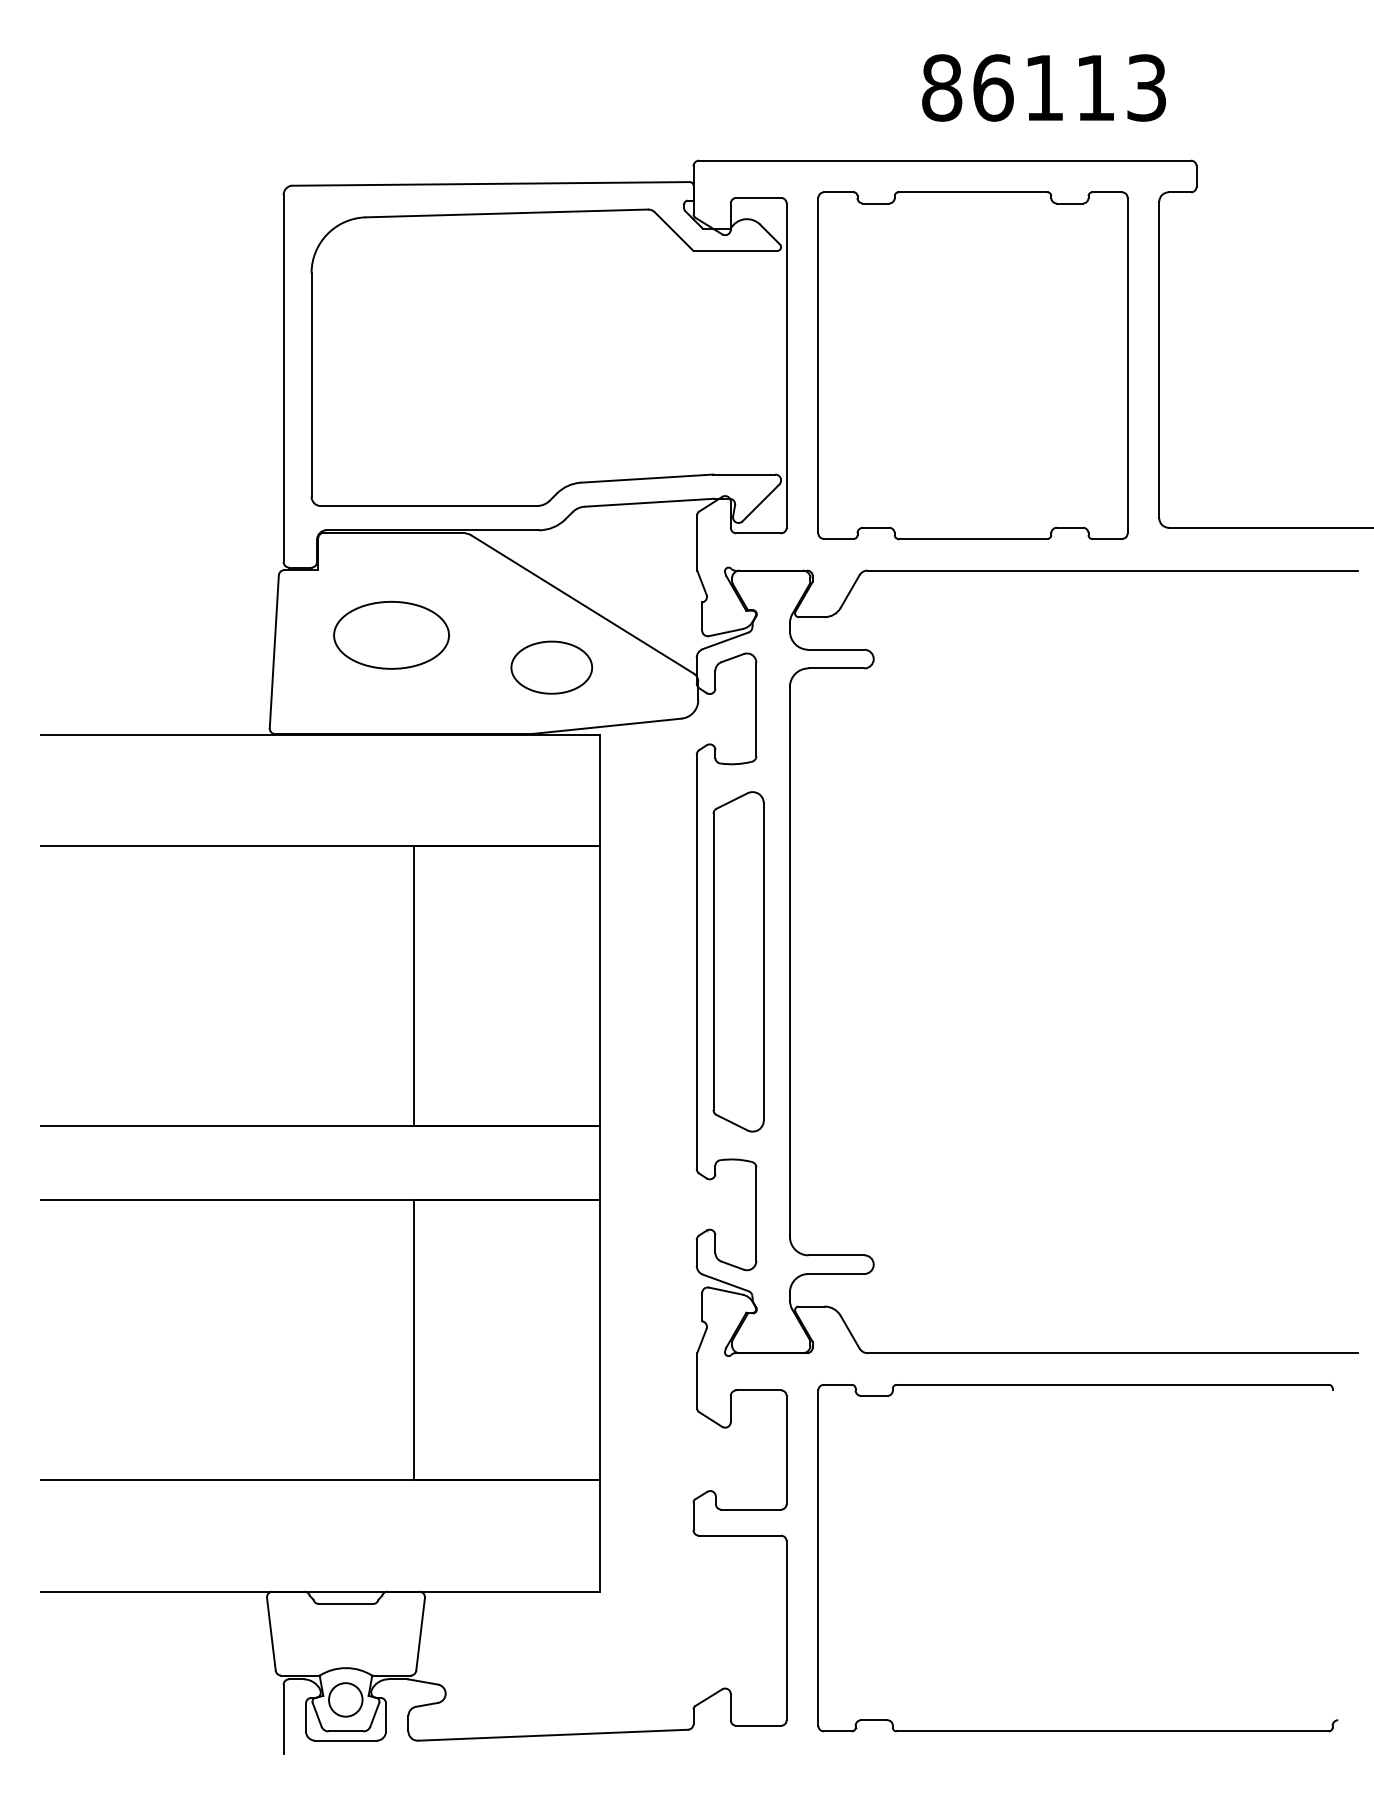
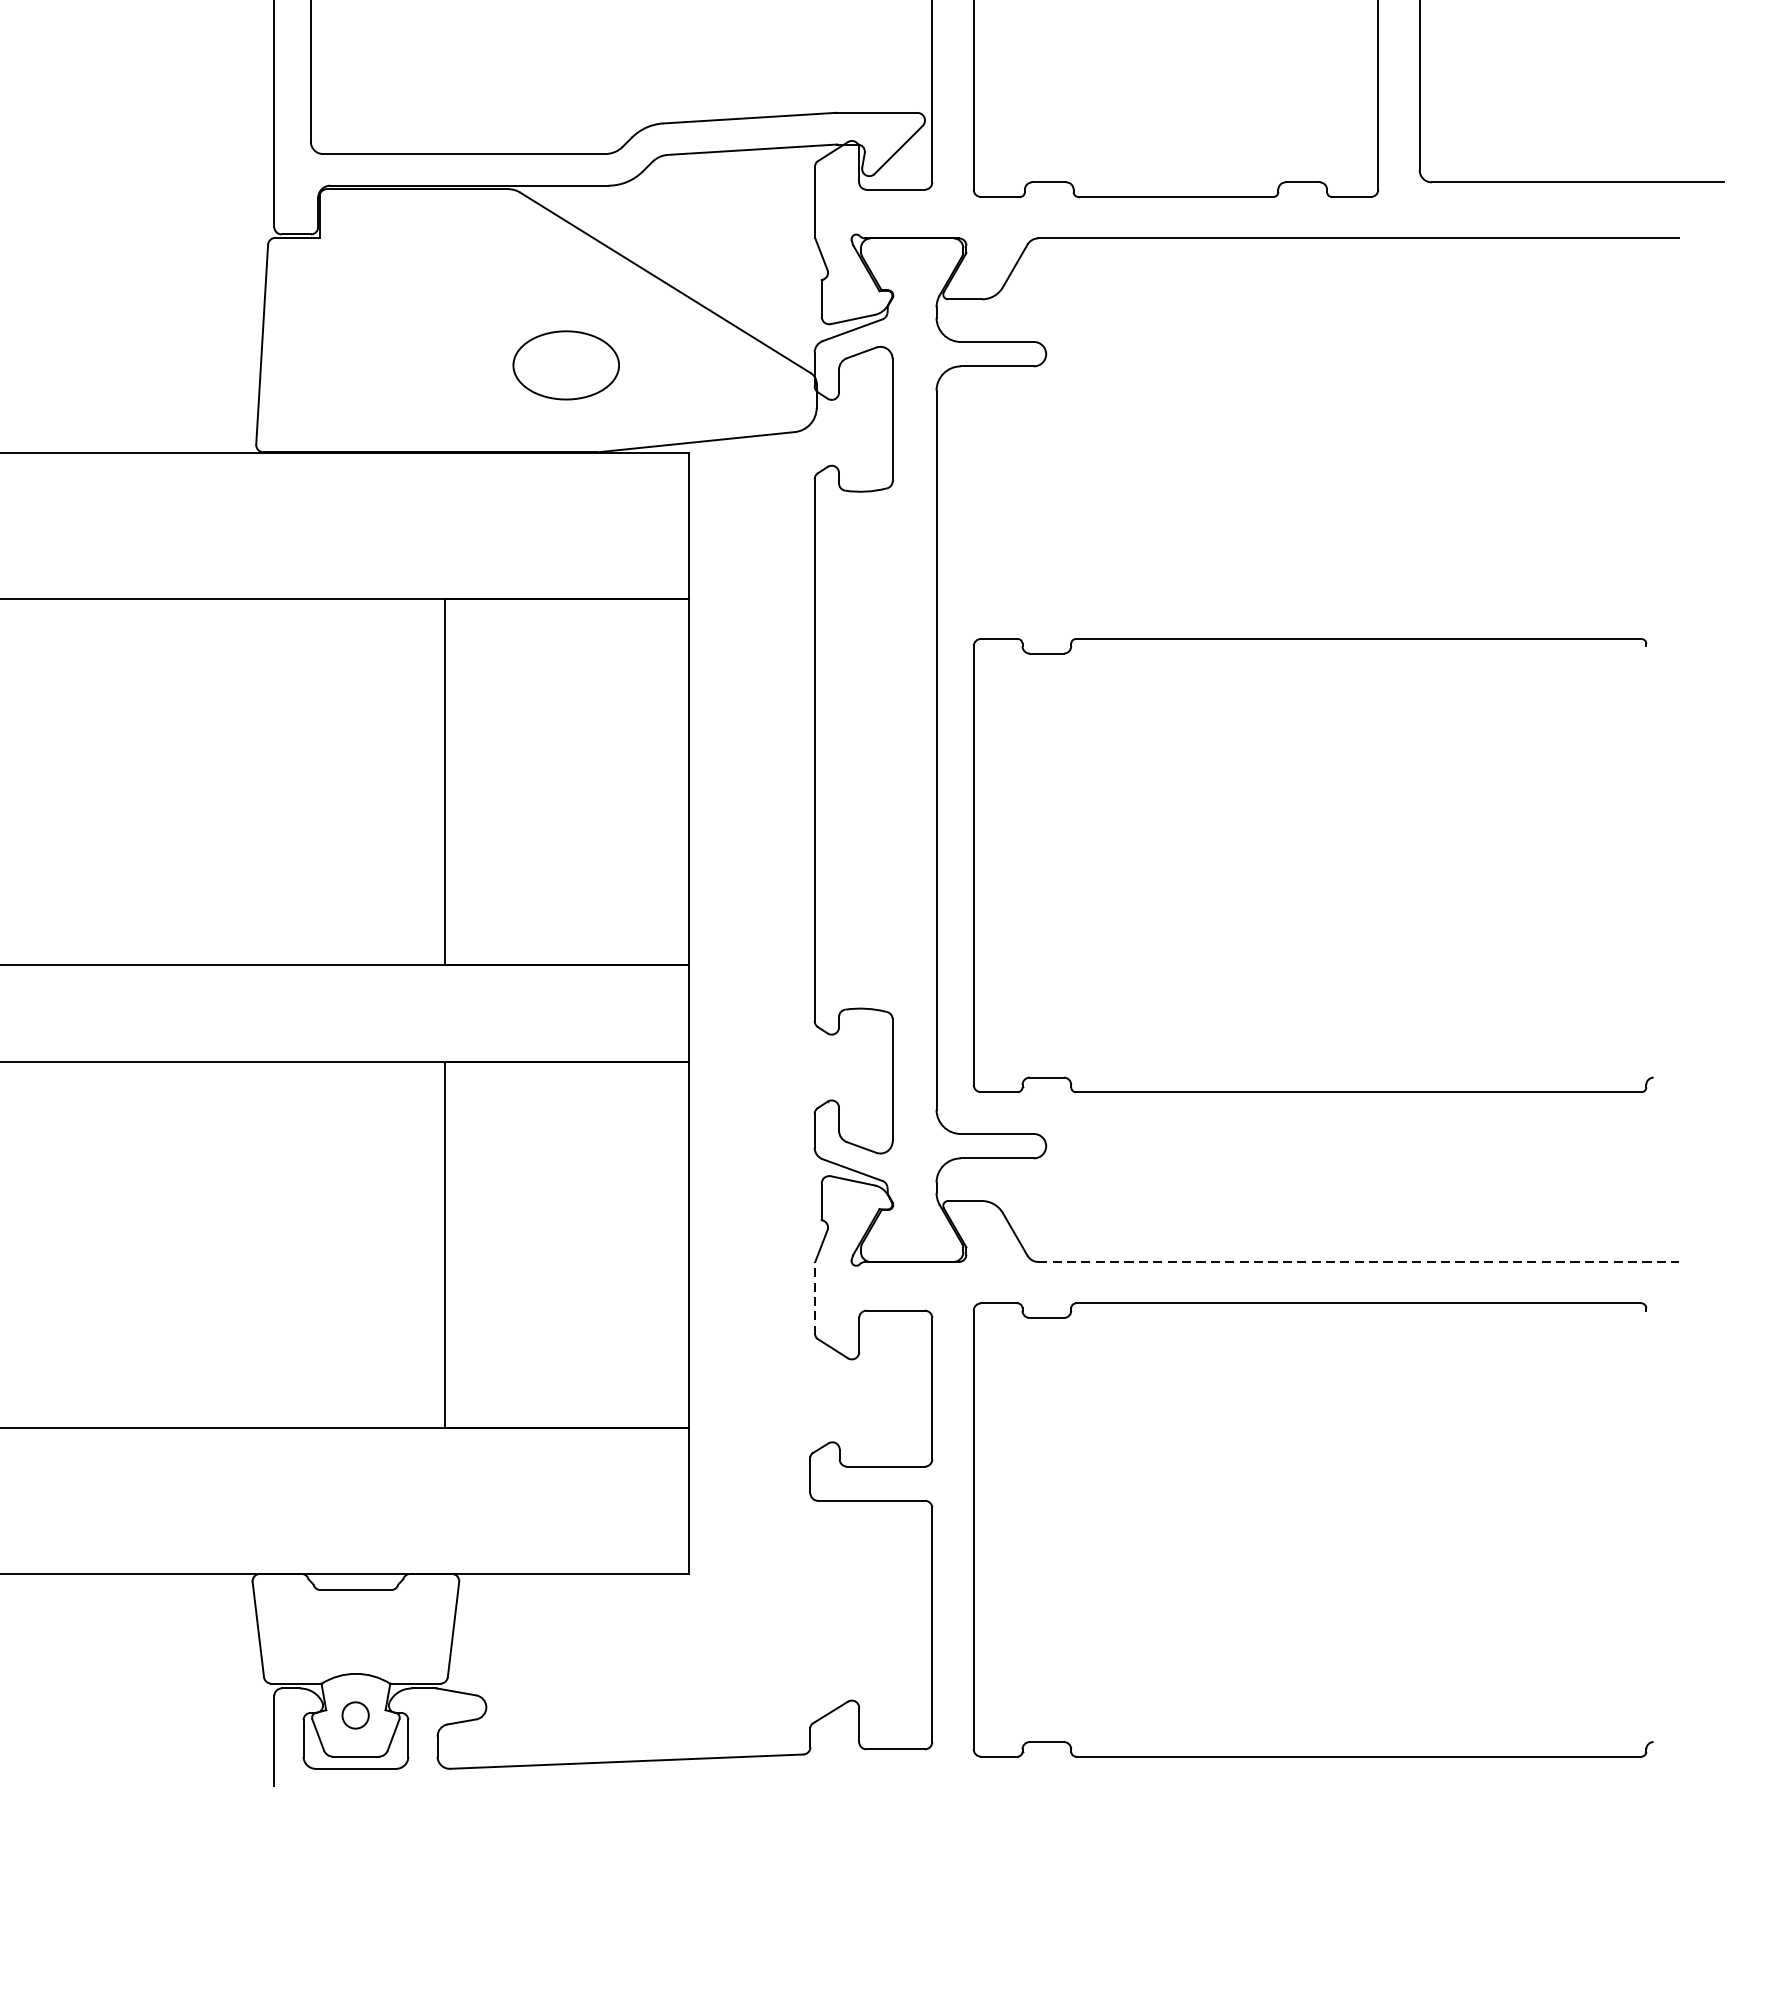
part: (391, 634) -> (415, 322), removed
part: (551, 667) -> (565, 365), moved
part: (738, 961) -> (869, 749), removed
part: (1077, 1222) -> (1312, 1091), added
line: (1113, 1353) -> (1359, 1262), solid -> dashed
line: (697, 1380) -> (815, 1297), solid -> dashed
circle: (345, 1699) -> (355, 1714), size x0.6

